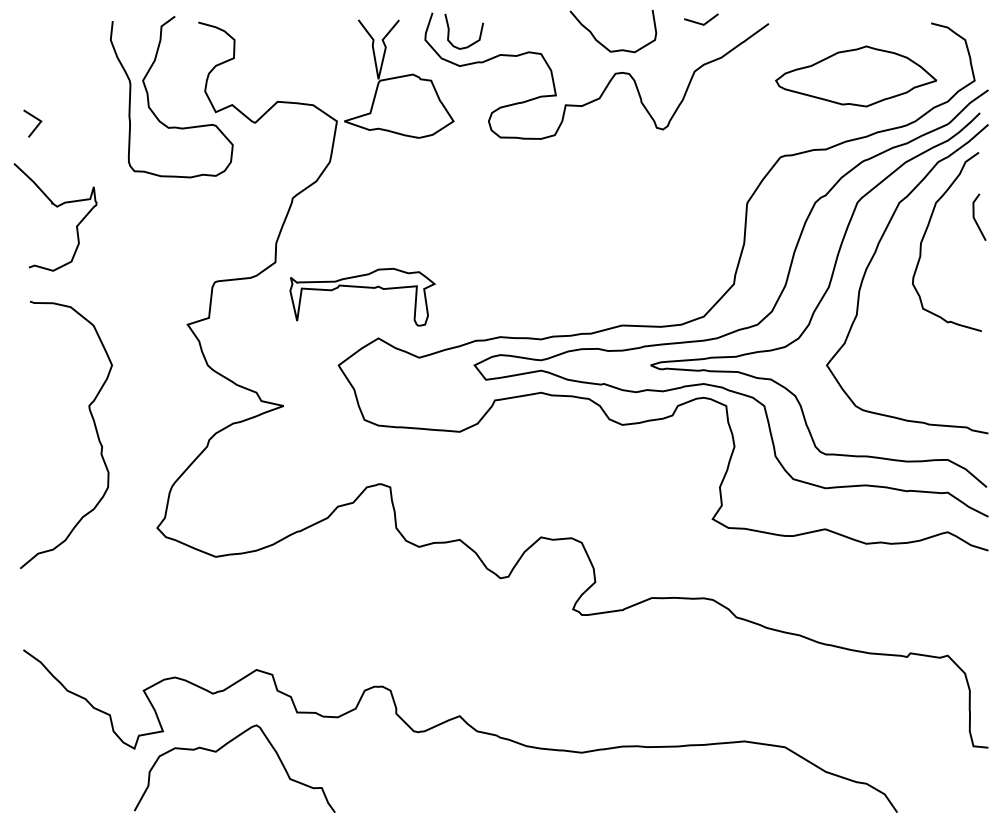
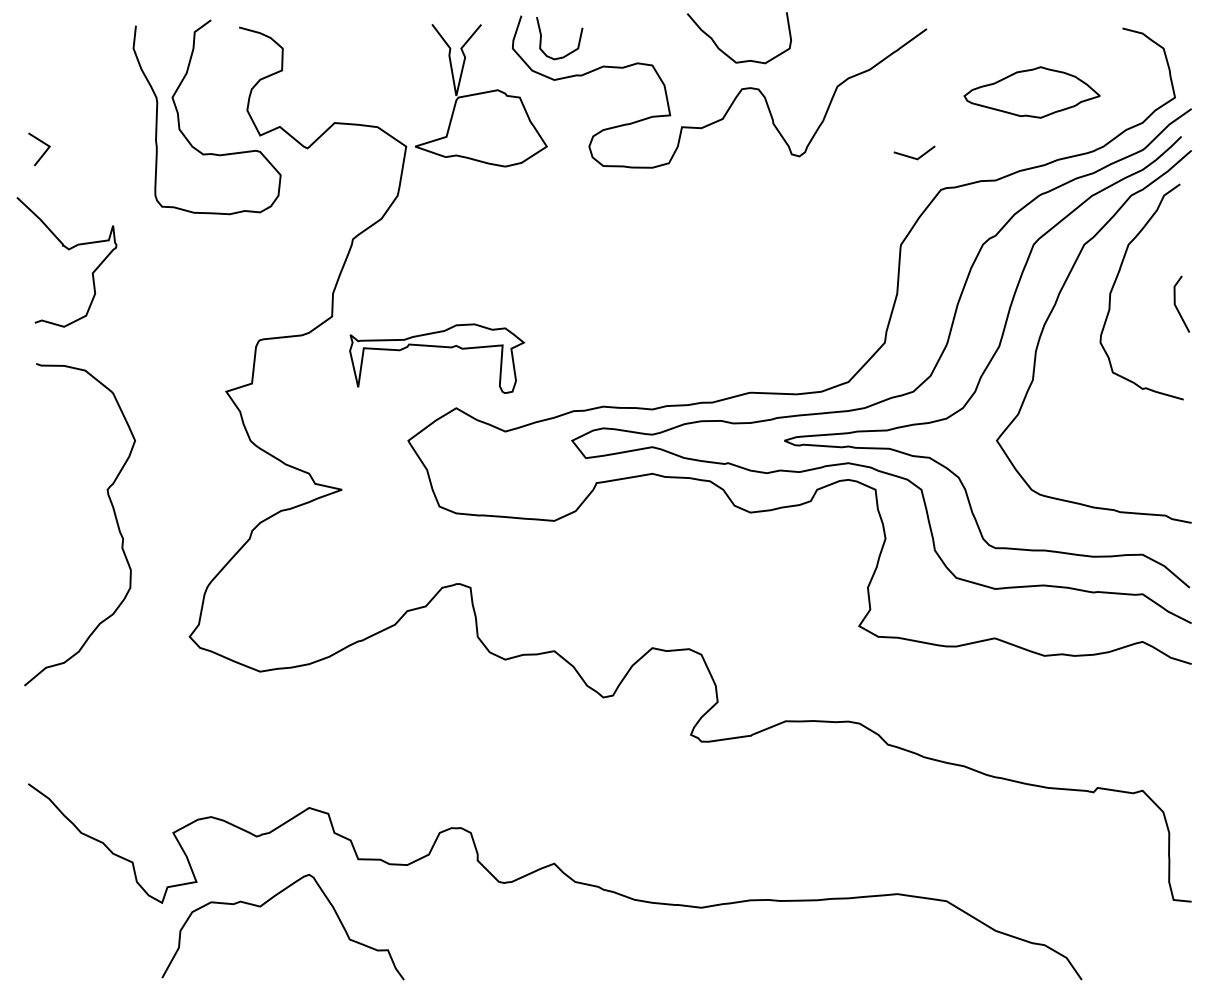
line: (699, 22) -> (912, 156), moved
part: (855, 76) -> (1031, 92), size x0.7
line: (975, 218) -> (1176, 305), moved

